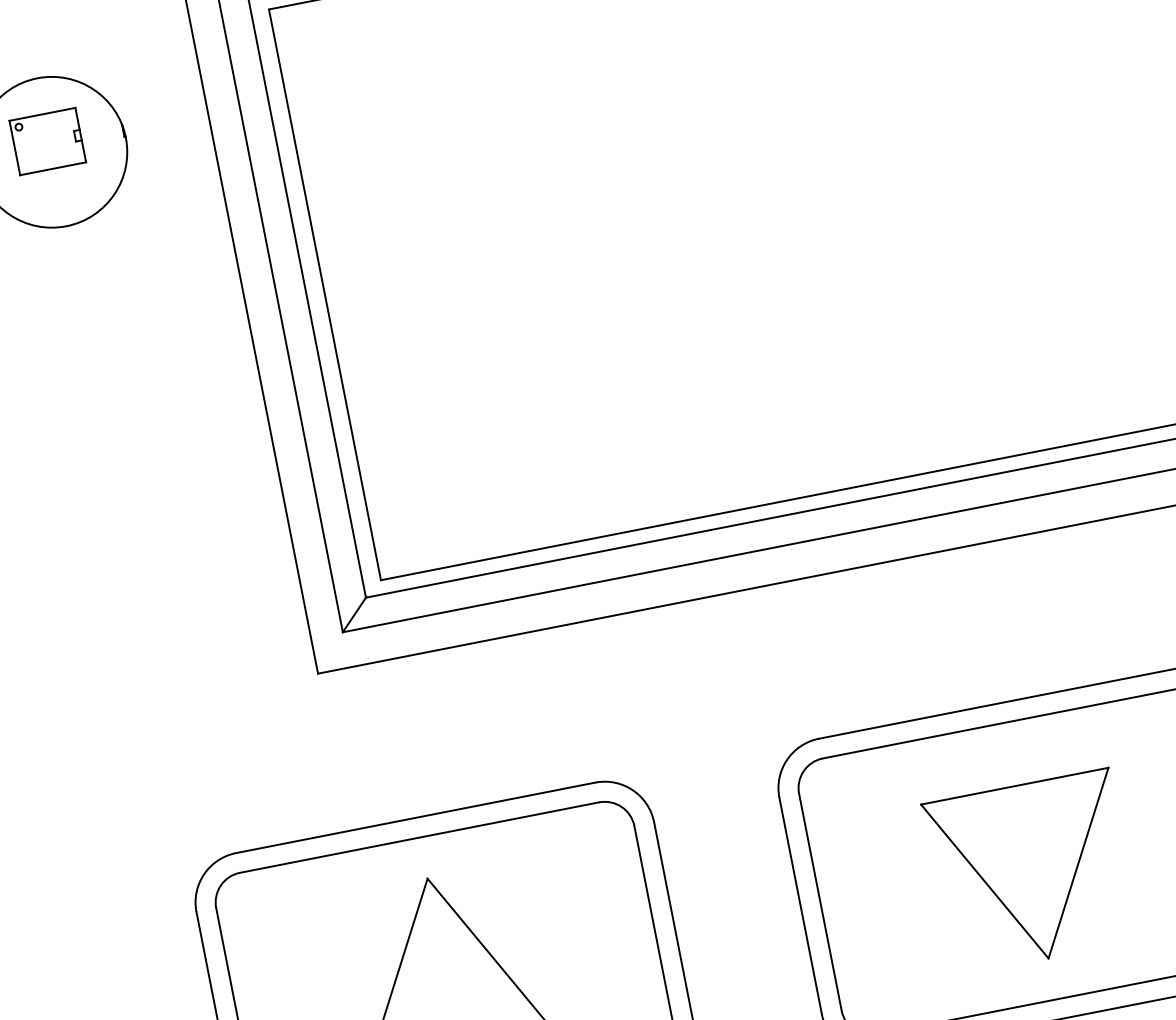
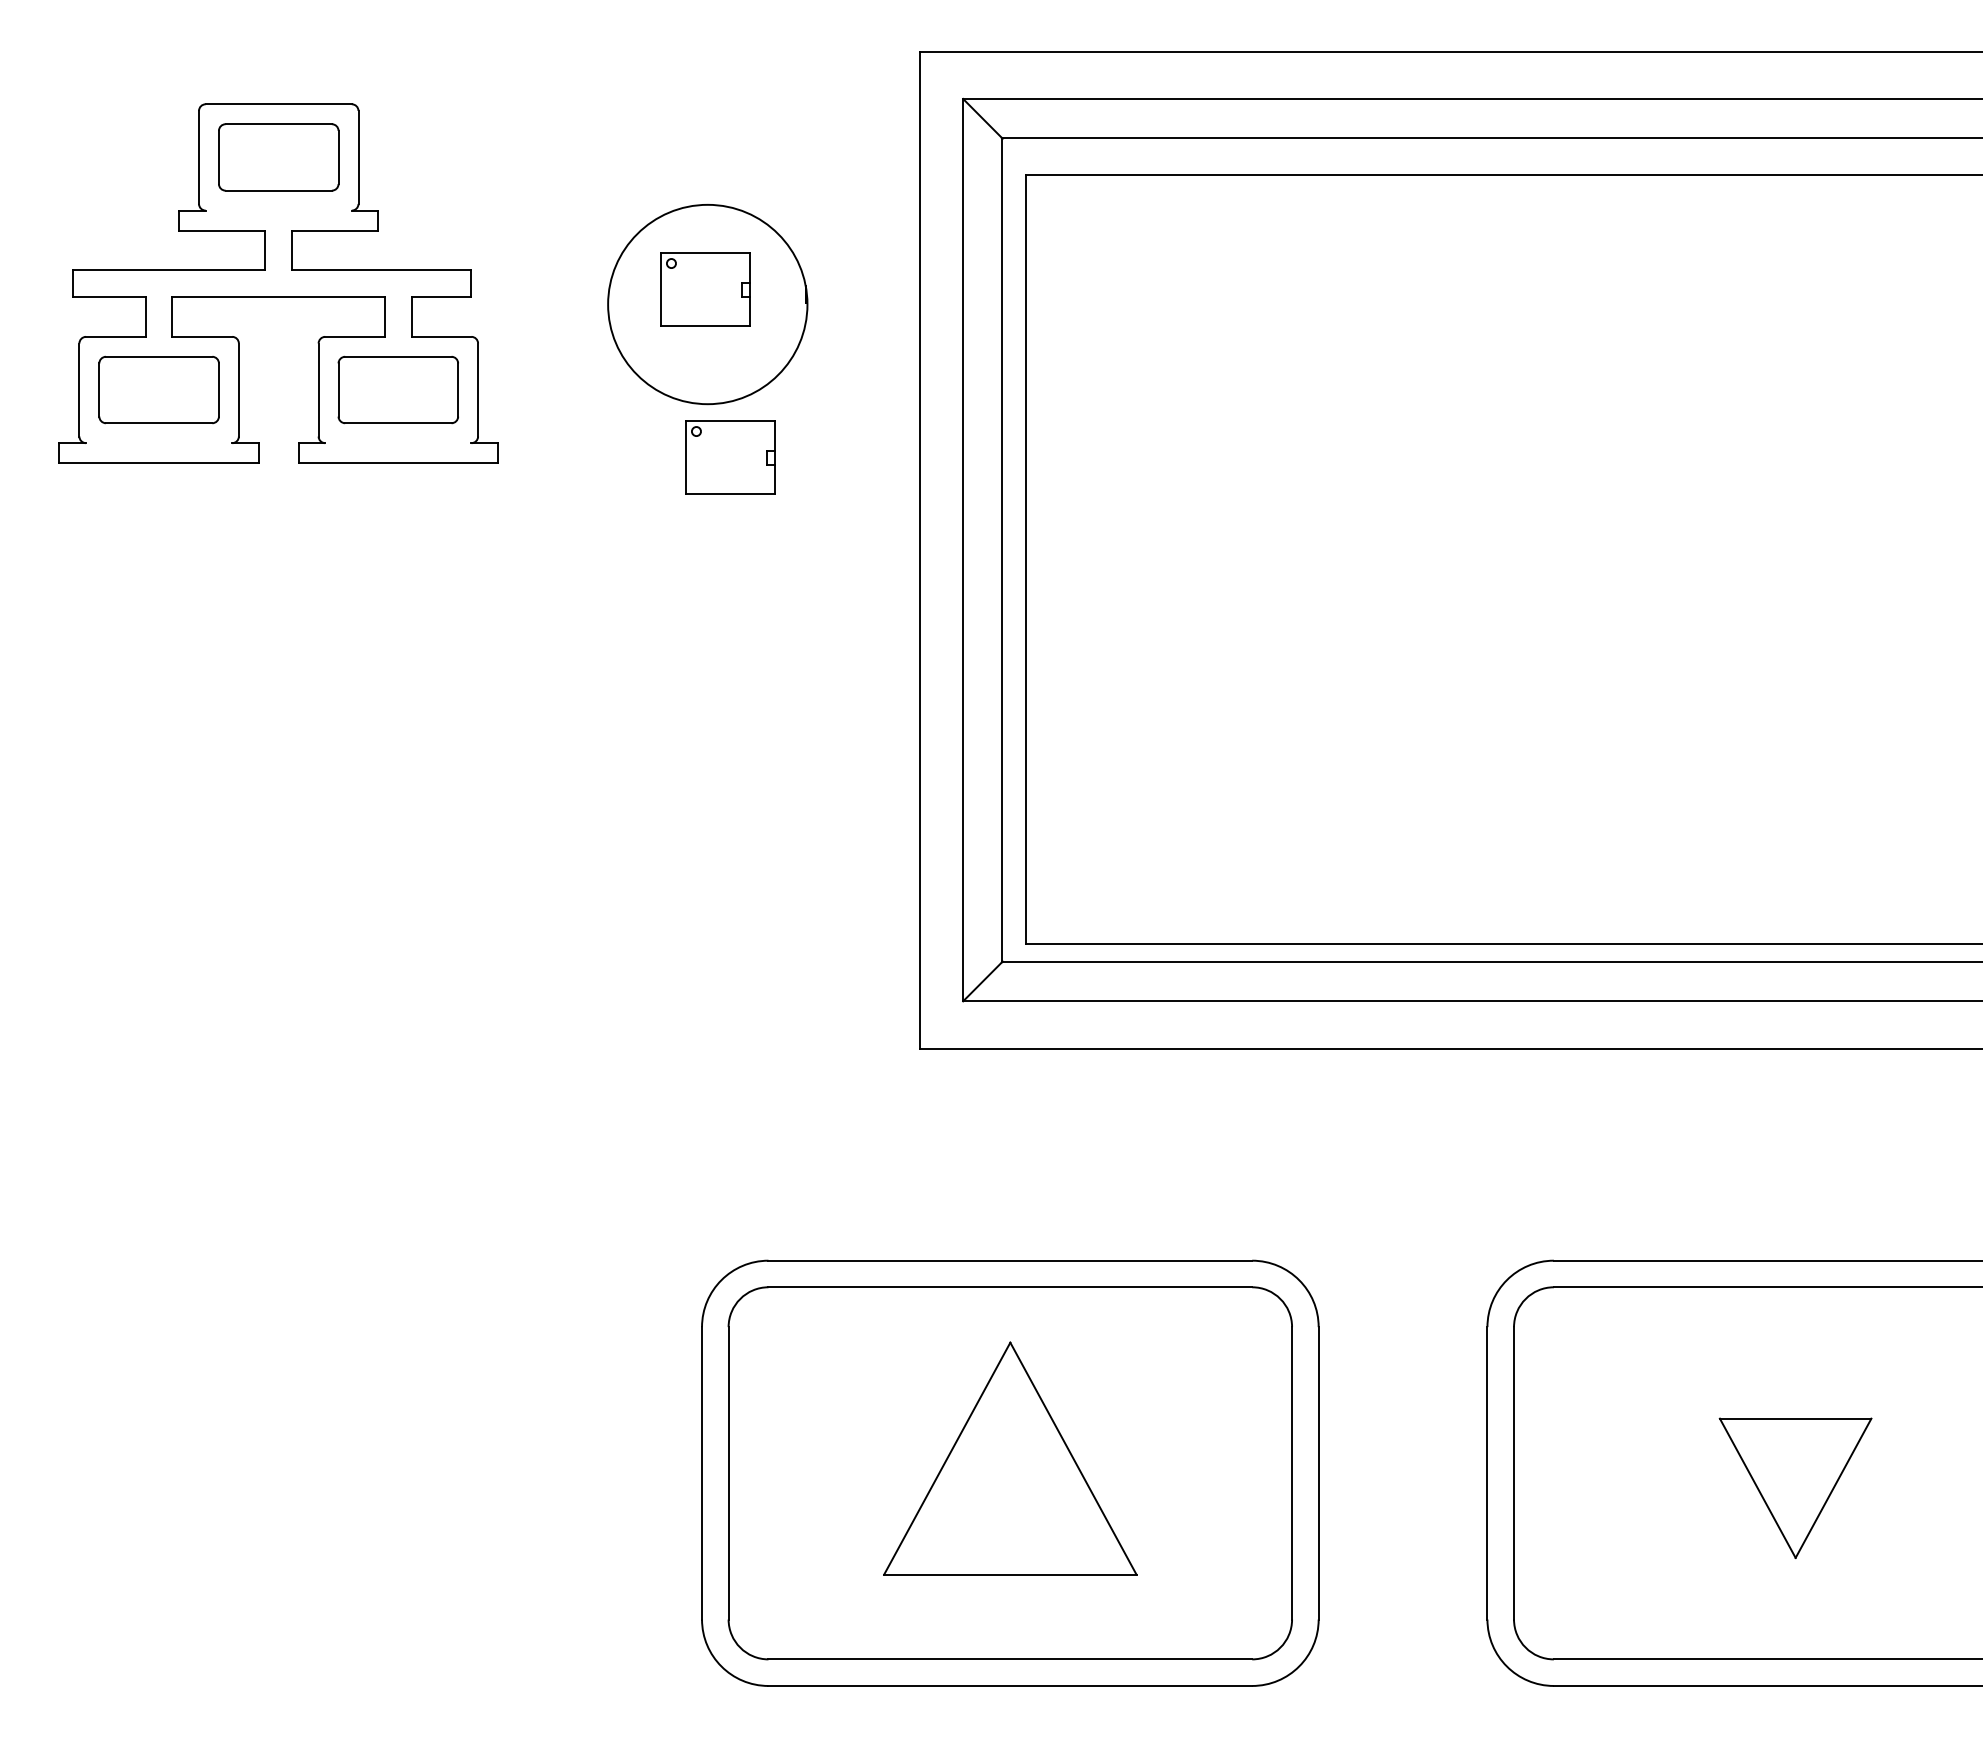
part: (91, 262) -> (730, 457), added
part: (1031, 872) -> (1795, 1488), size x0.6

